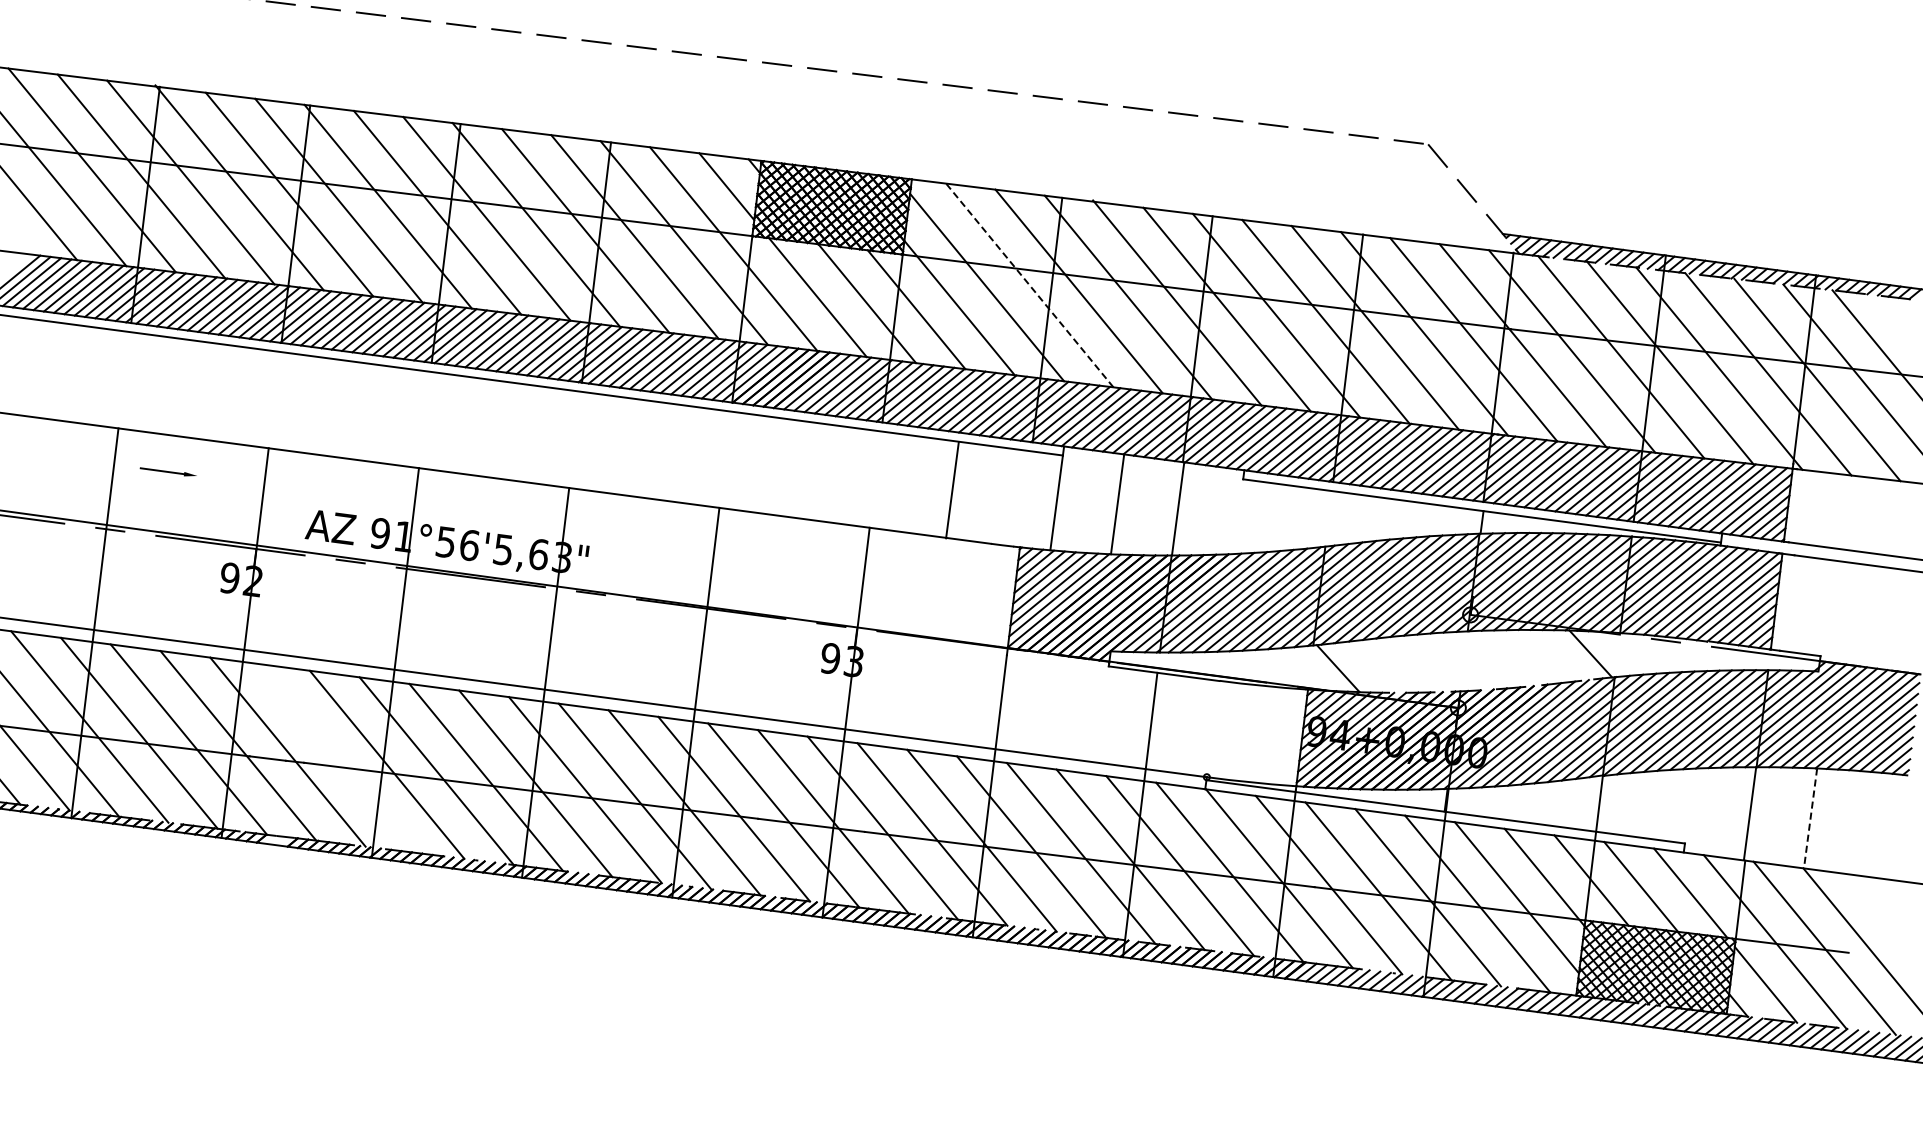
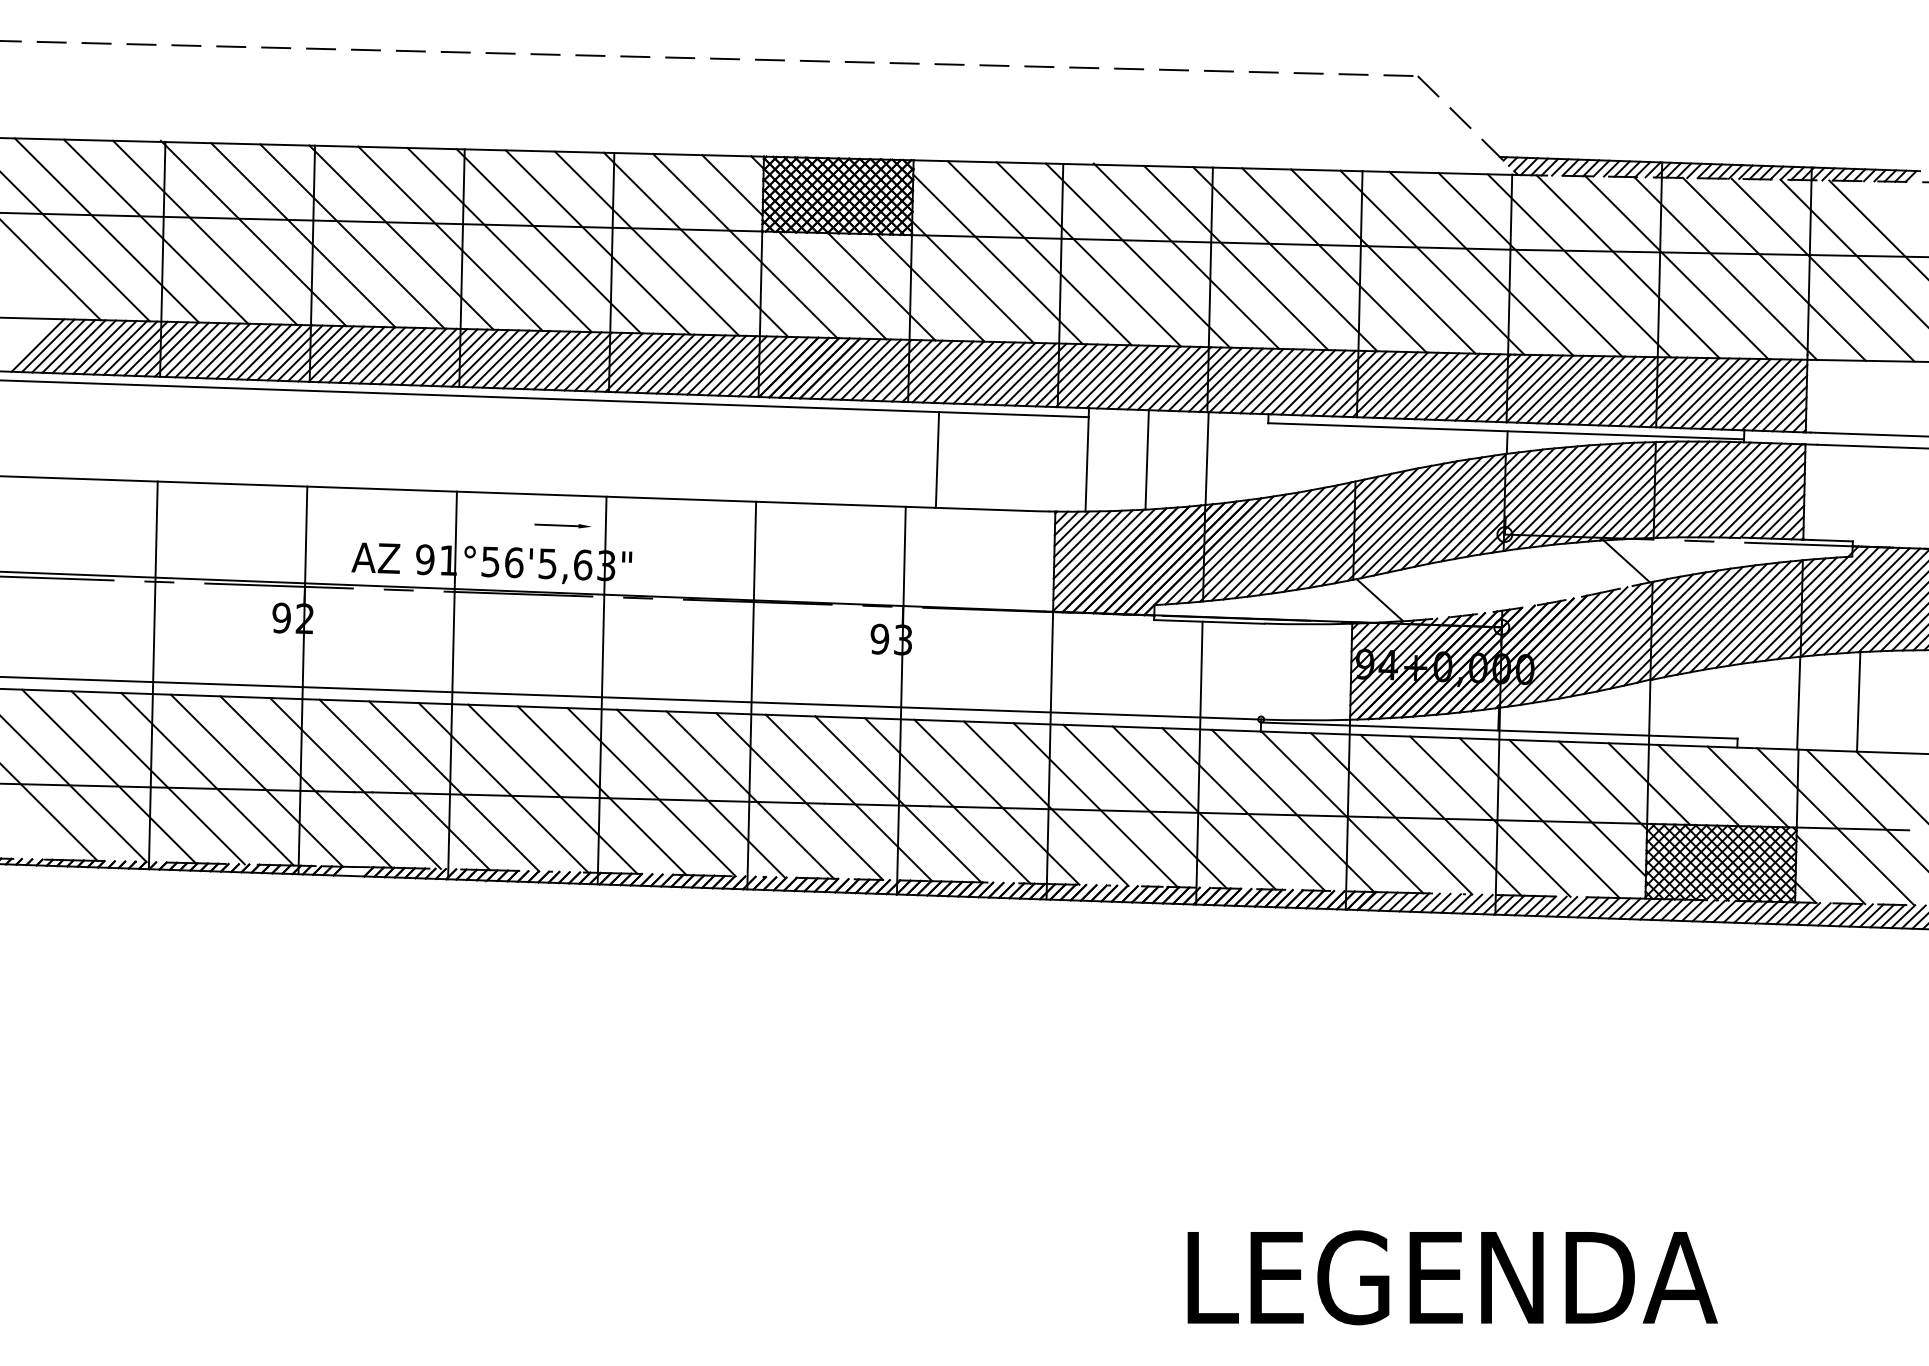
line: (1029, 284) -> (1039, 252), dashed -> solid
part: (167, 471) -> (562, 525), moved
line: (952, 489) -> (937, 459), moved
line: (337, 758) -> (404, 784), added
line: (1810, 818) -> (1858, 701), dashed -> solid

